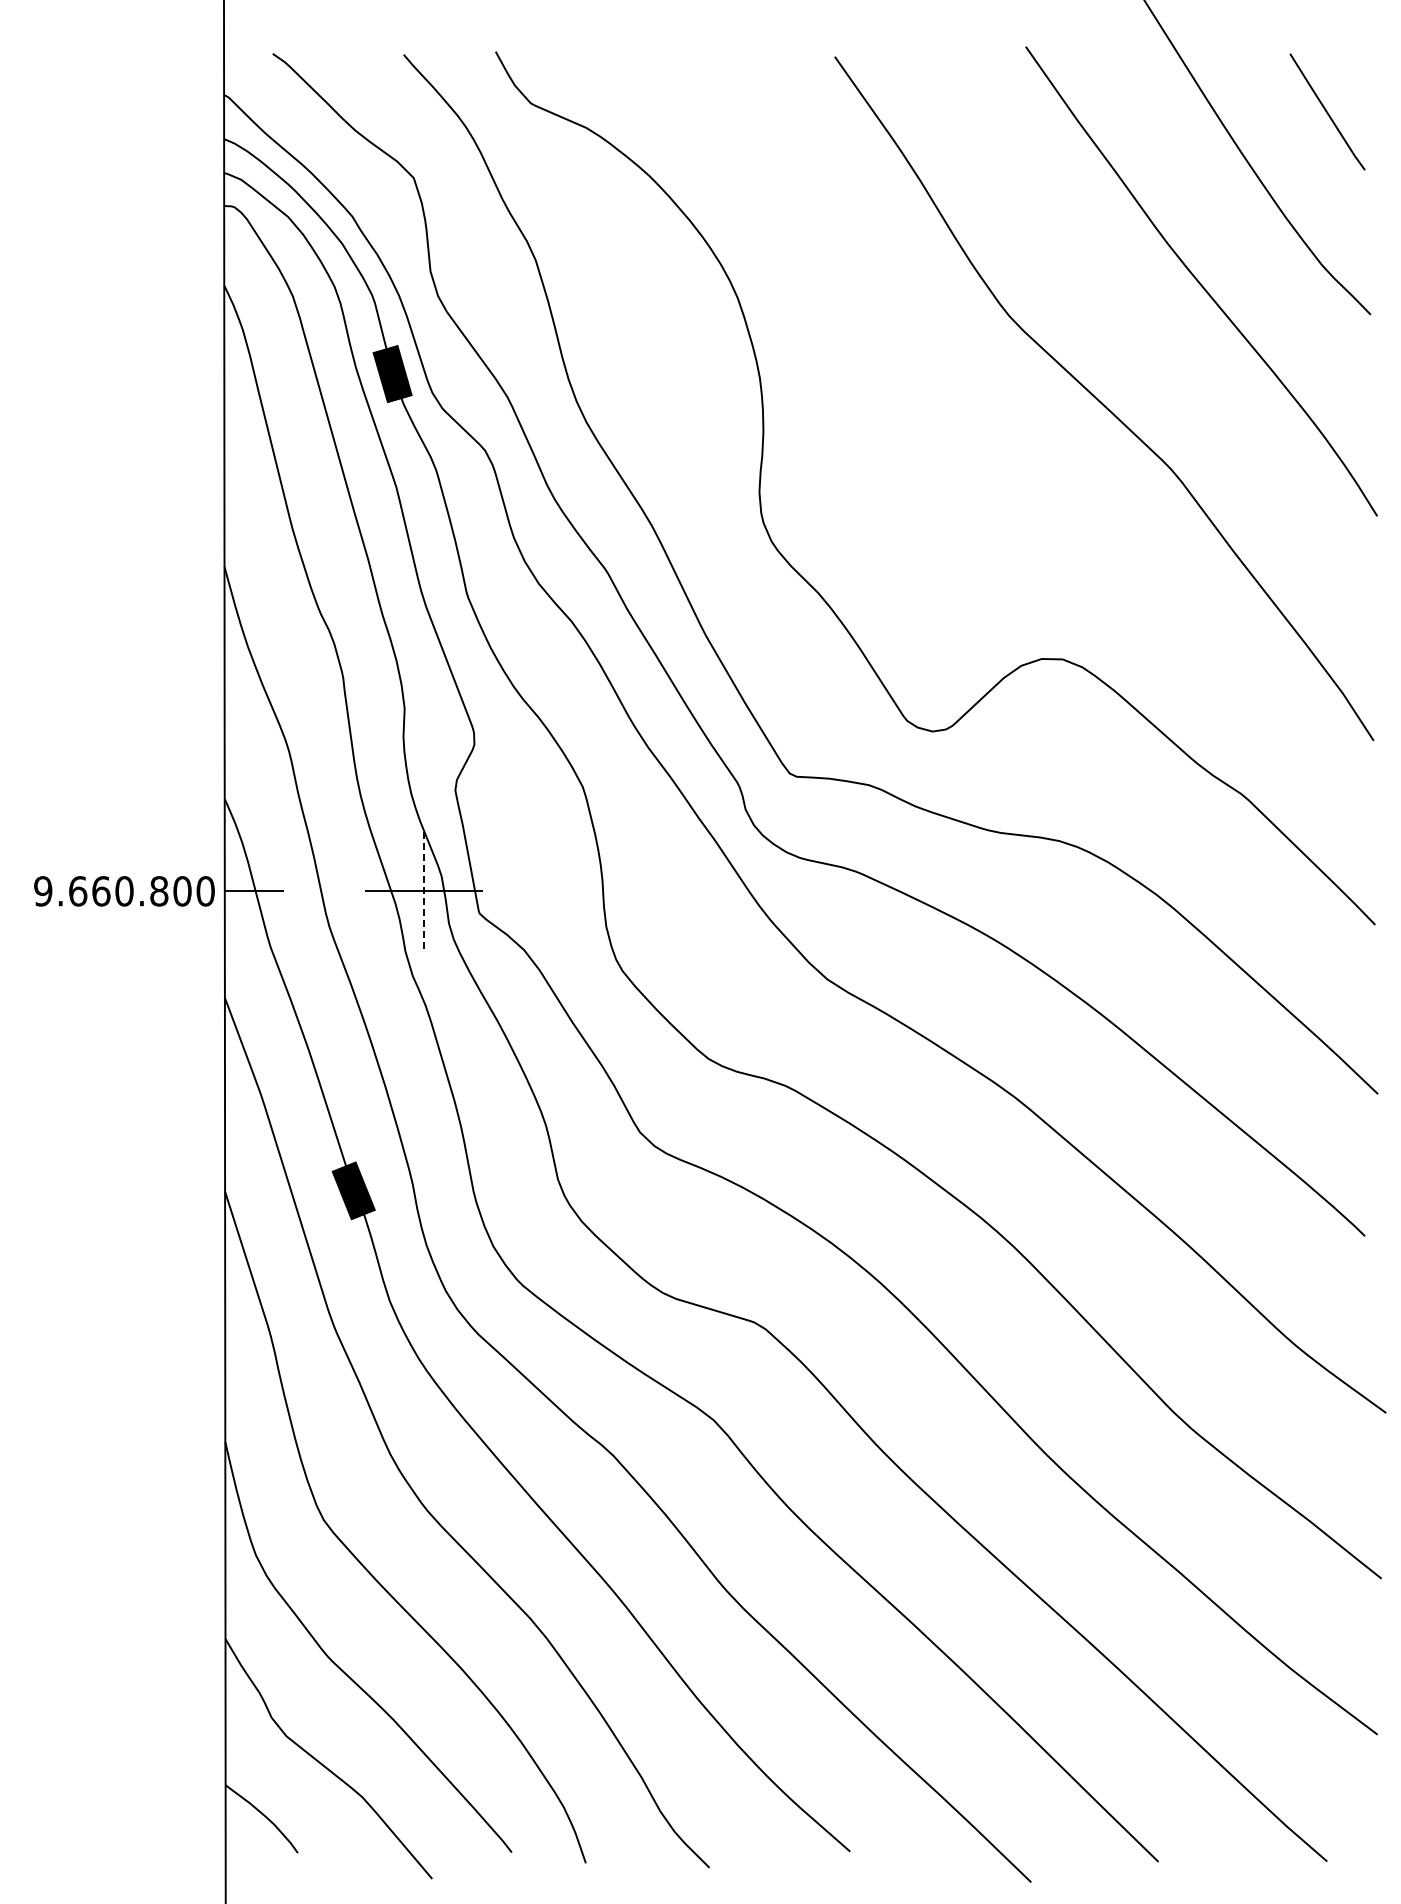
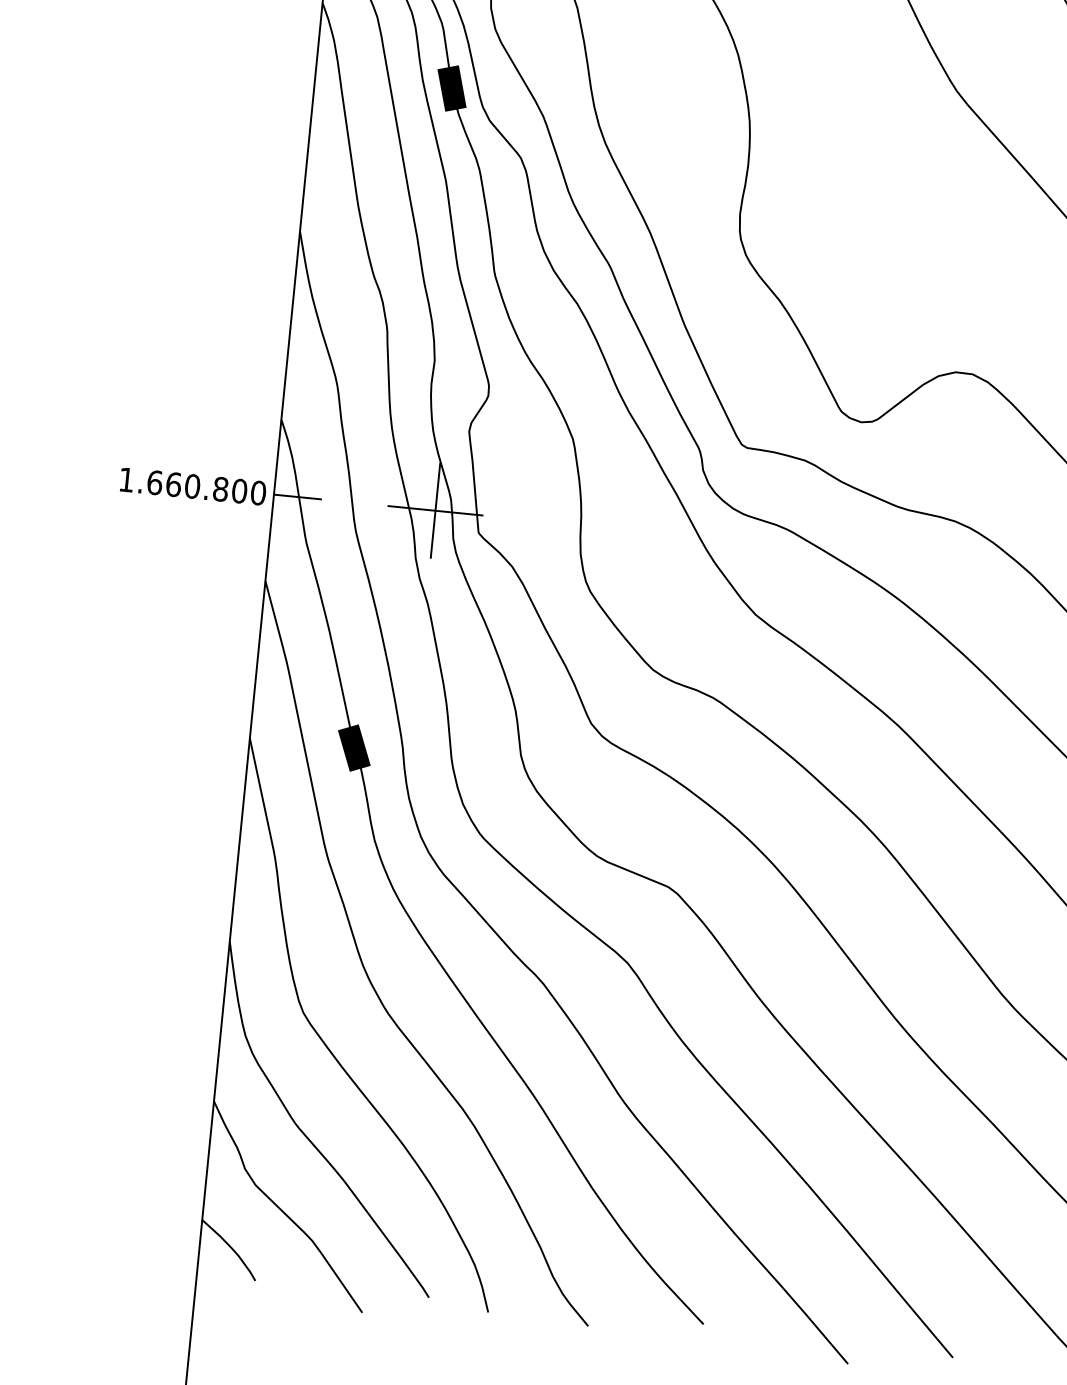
text: (43, 891) -> (126, 480), 9.660.800 -> 1.660.800
line: (423, 891) -> (435, 510), dashed -> solid

